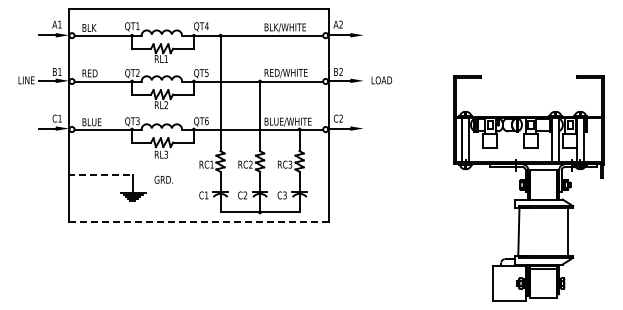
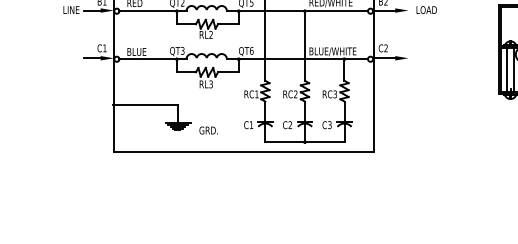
line: (101, 174) -> (146, 104), dashed -> solid
text: (163, 179) -> (208, 130), moved
line: (198, 222) -> (243, 152), dashed -> solid

